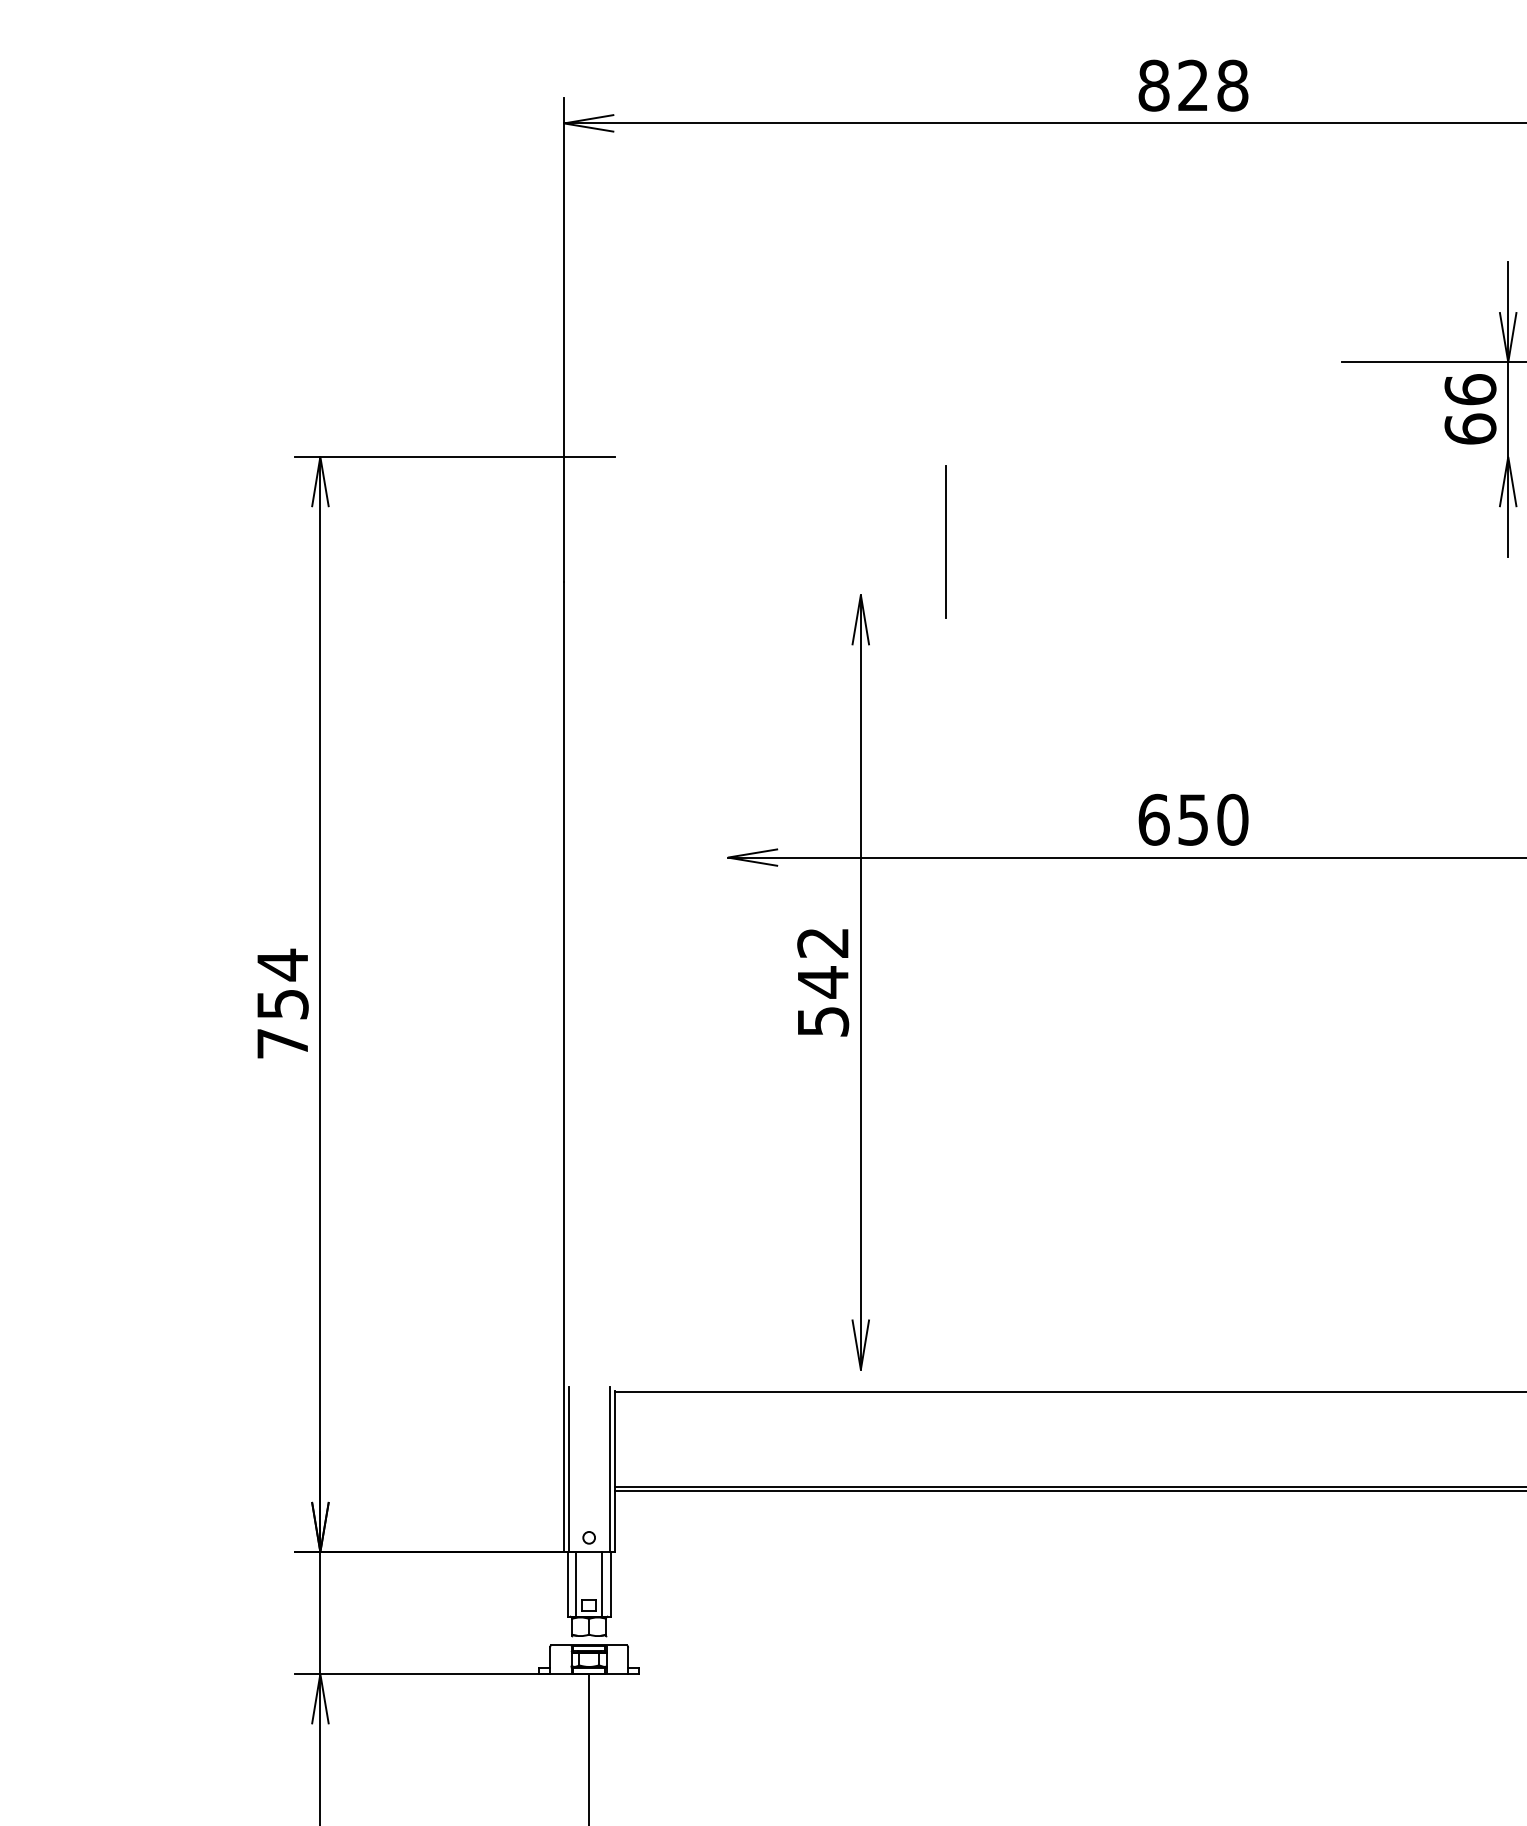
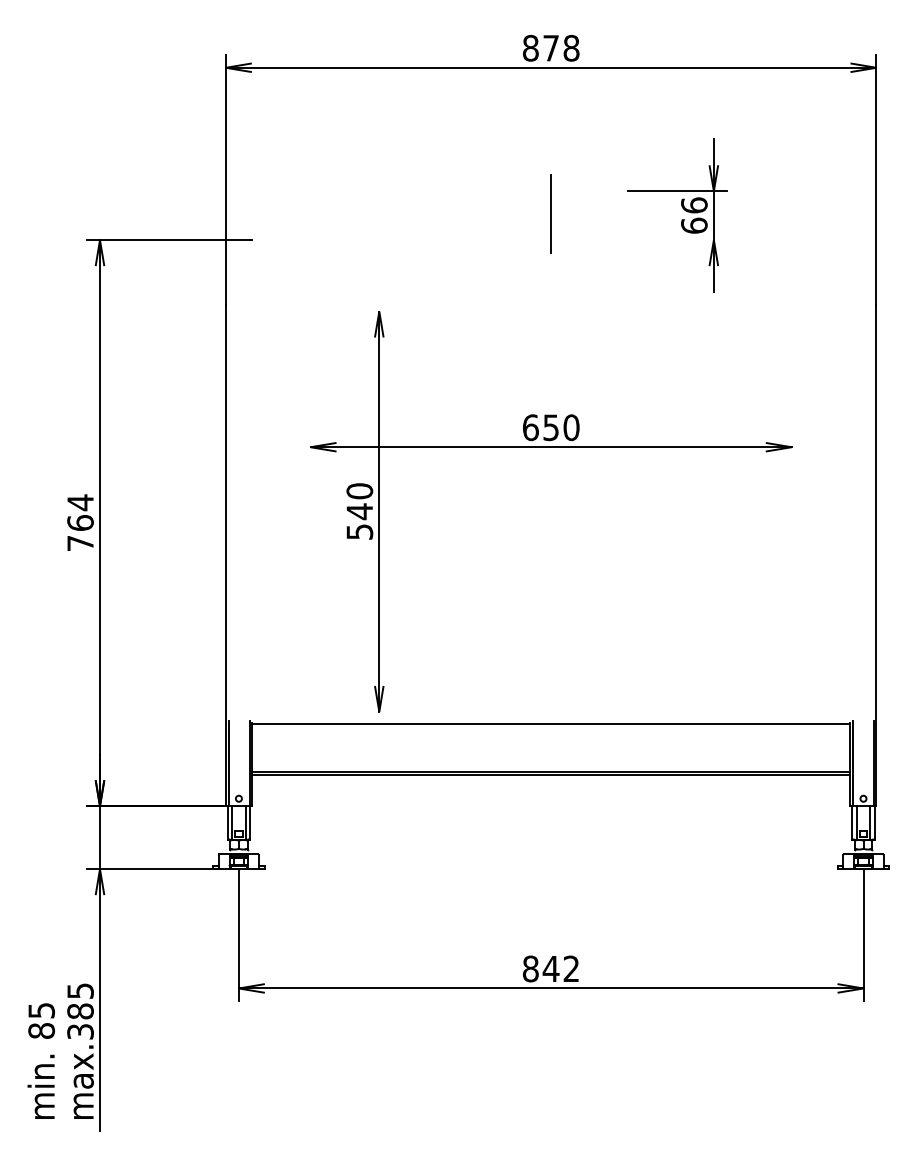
text: (1192, 84) -> (550, 47), 828 -> 878
line: (944, 540) -> (550, 213), moved
text: (822, 943) -> (359, 491), 542 -> 540
text: (282, 1003) -> (80, 522), 754 -> 764

